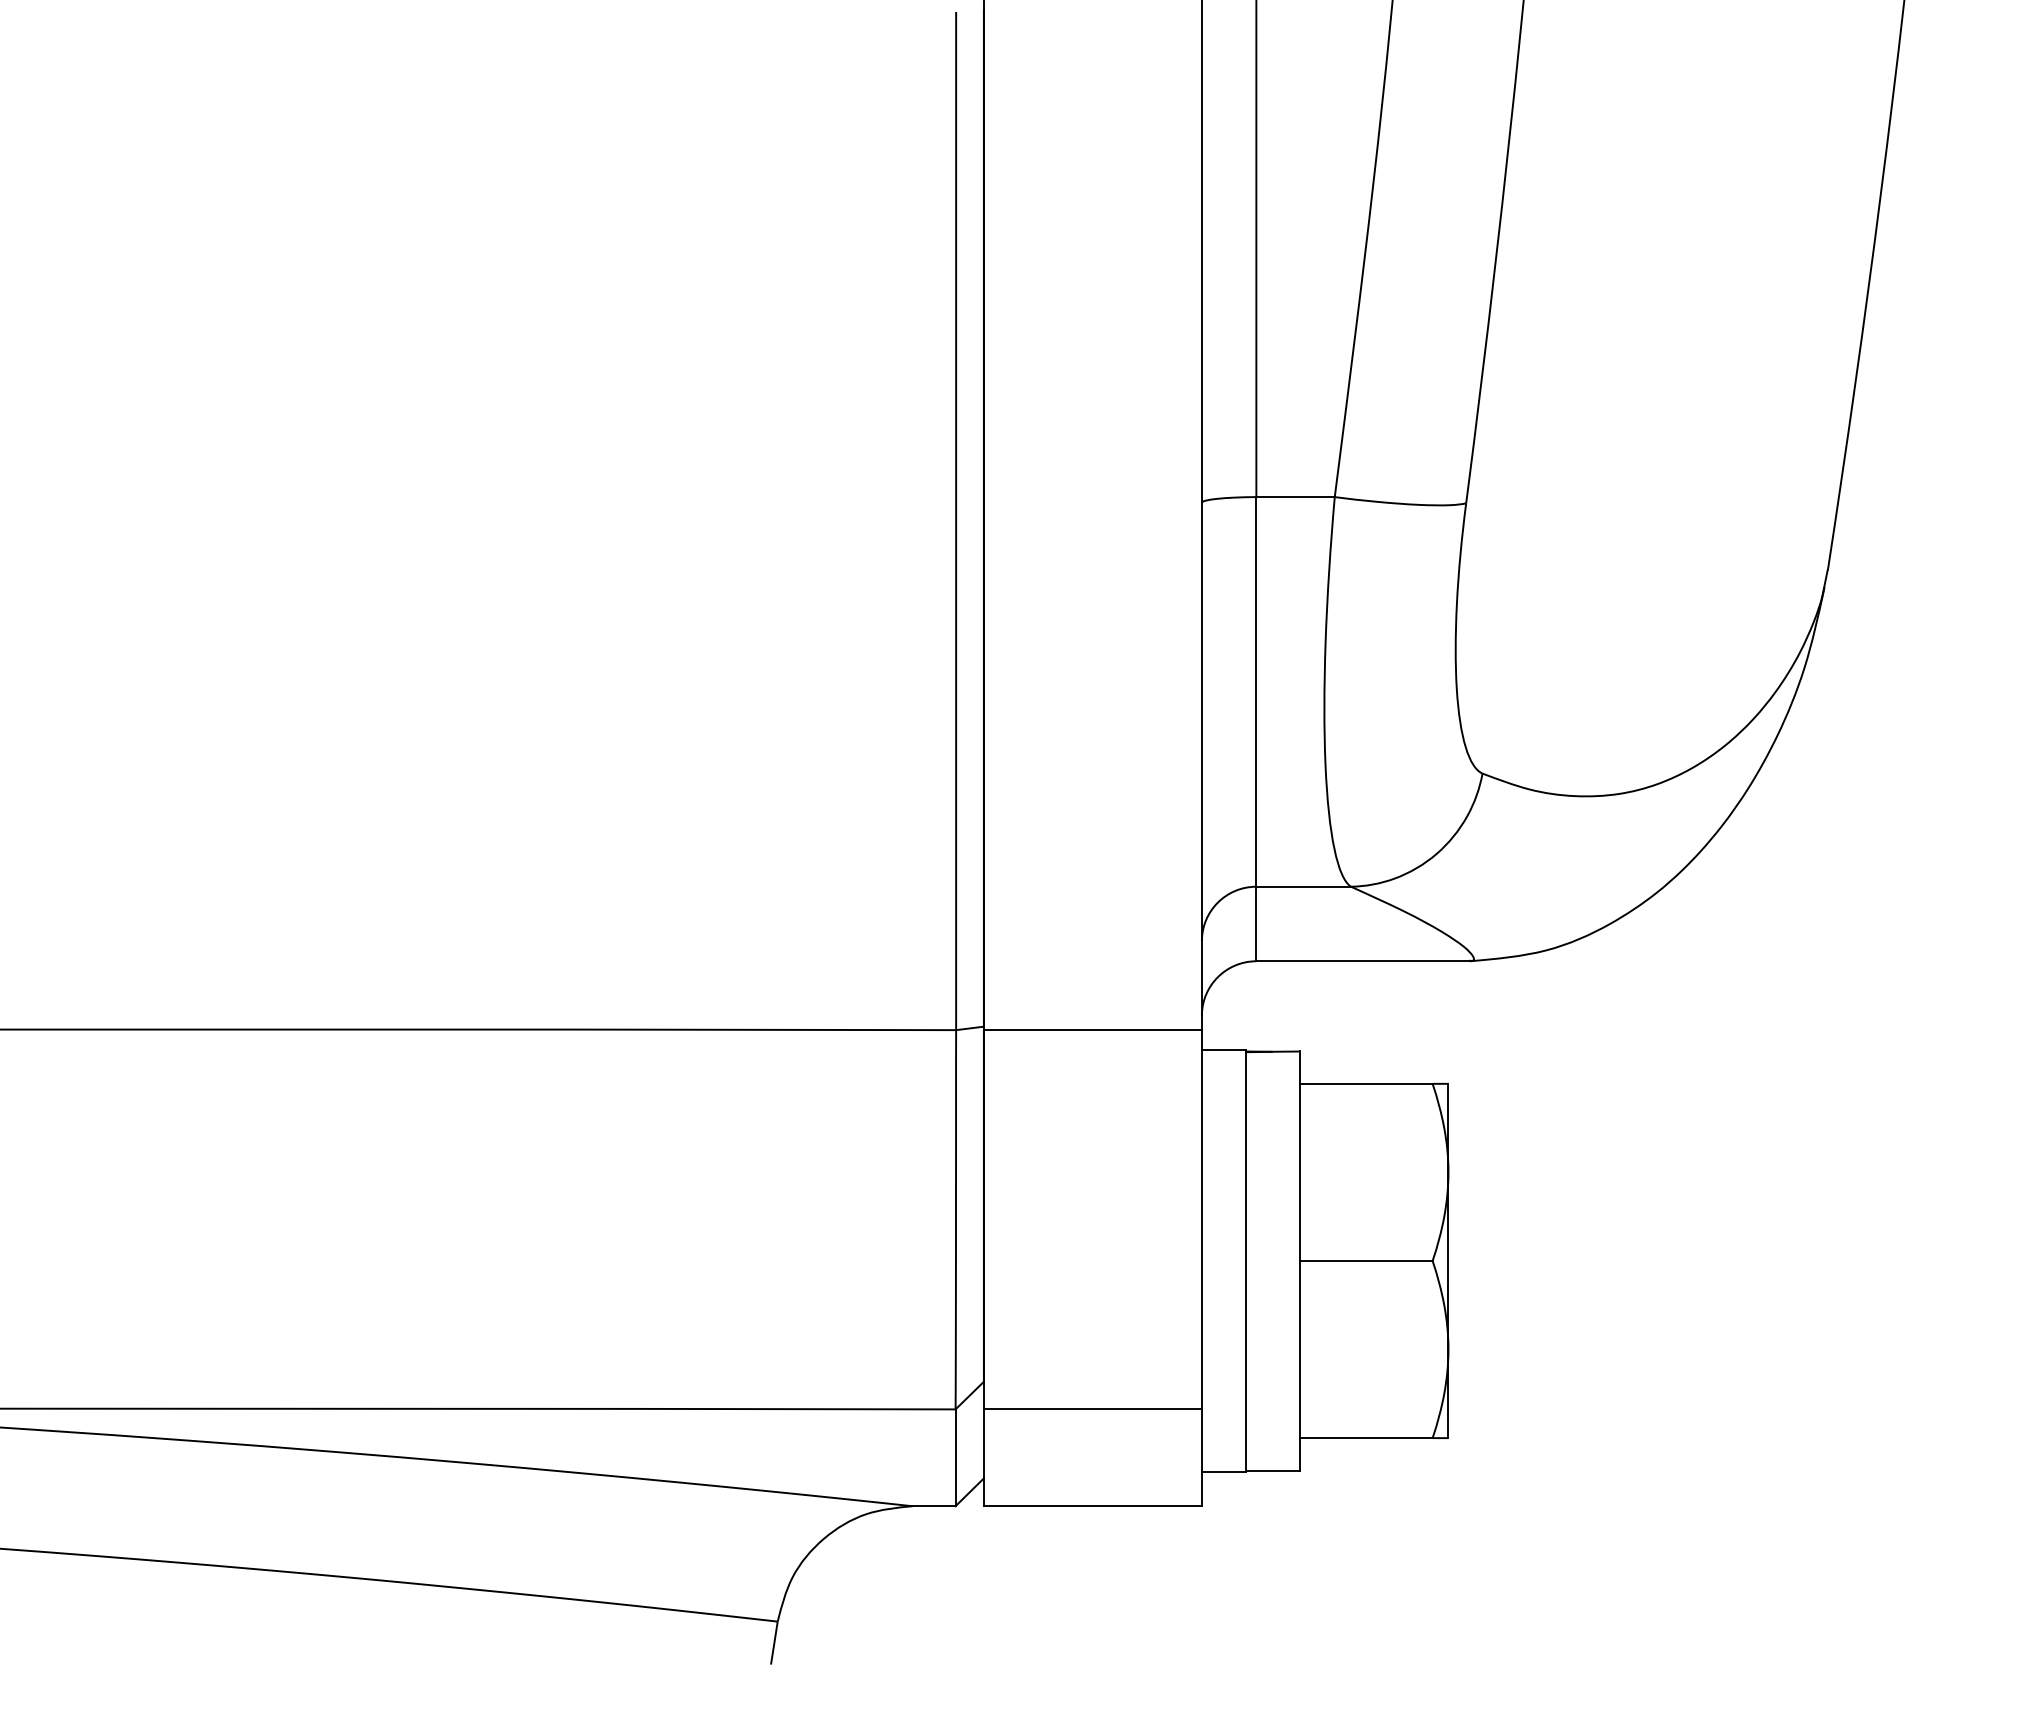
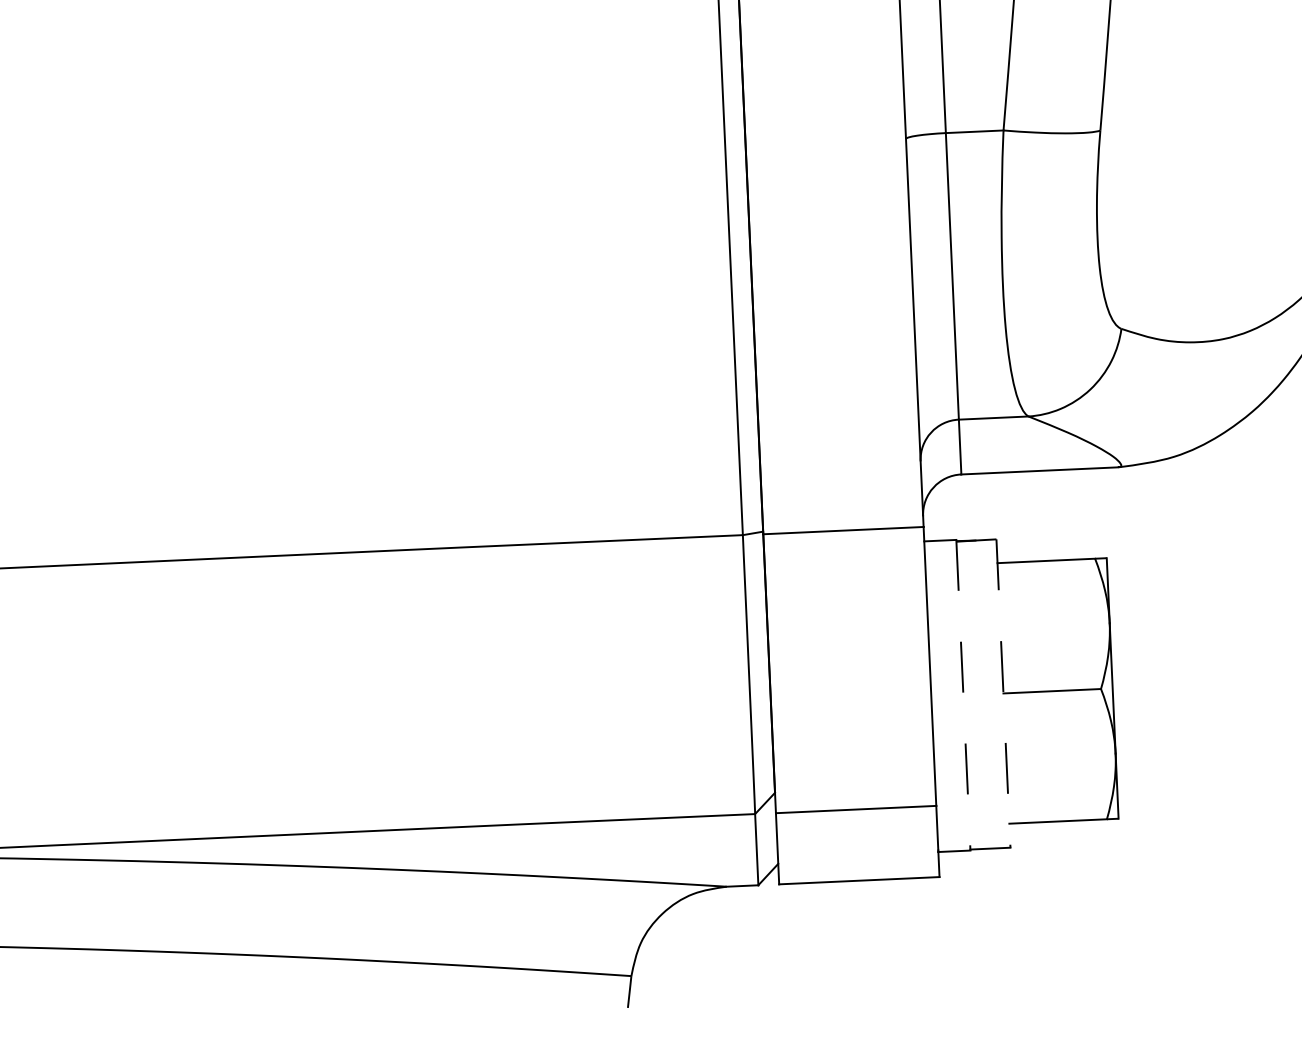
line: (1245, 1261) -> (963, 695), solid -> dashed
line: (1299, 1261) -> (1003, 693), solid -> dashed

